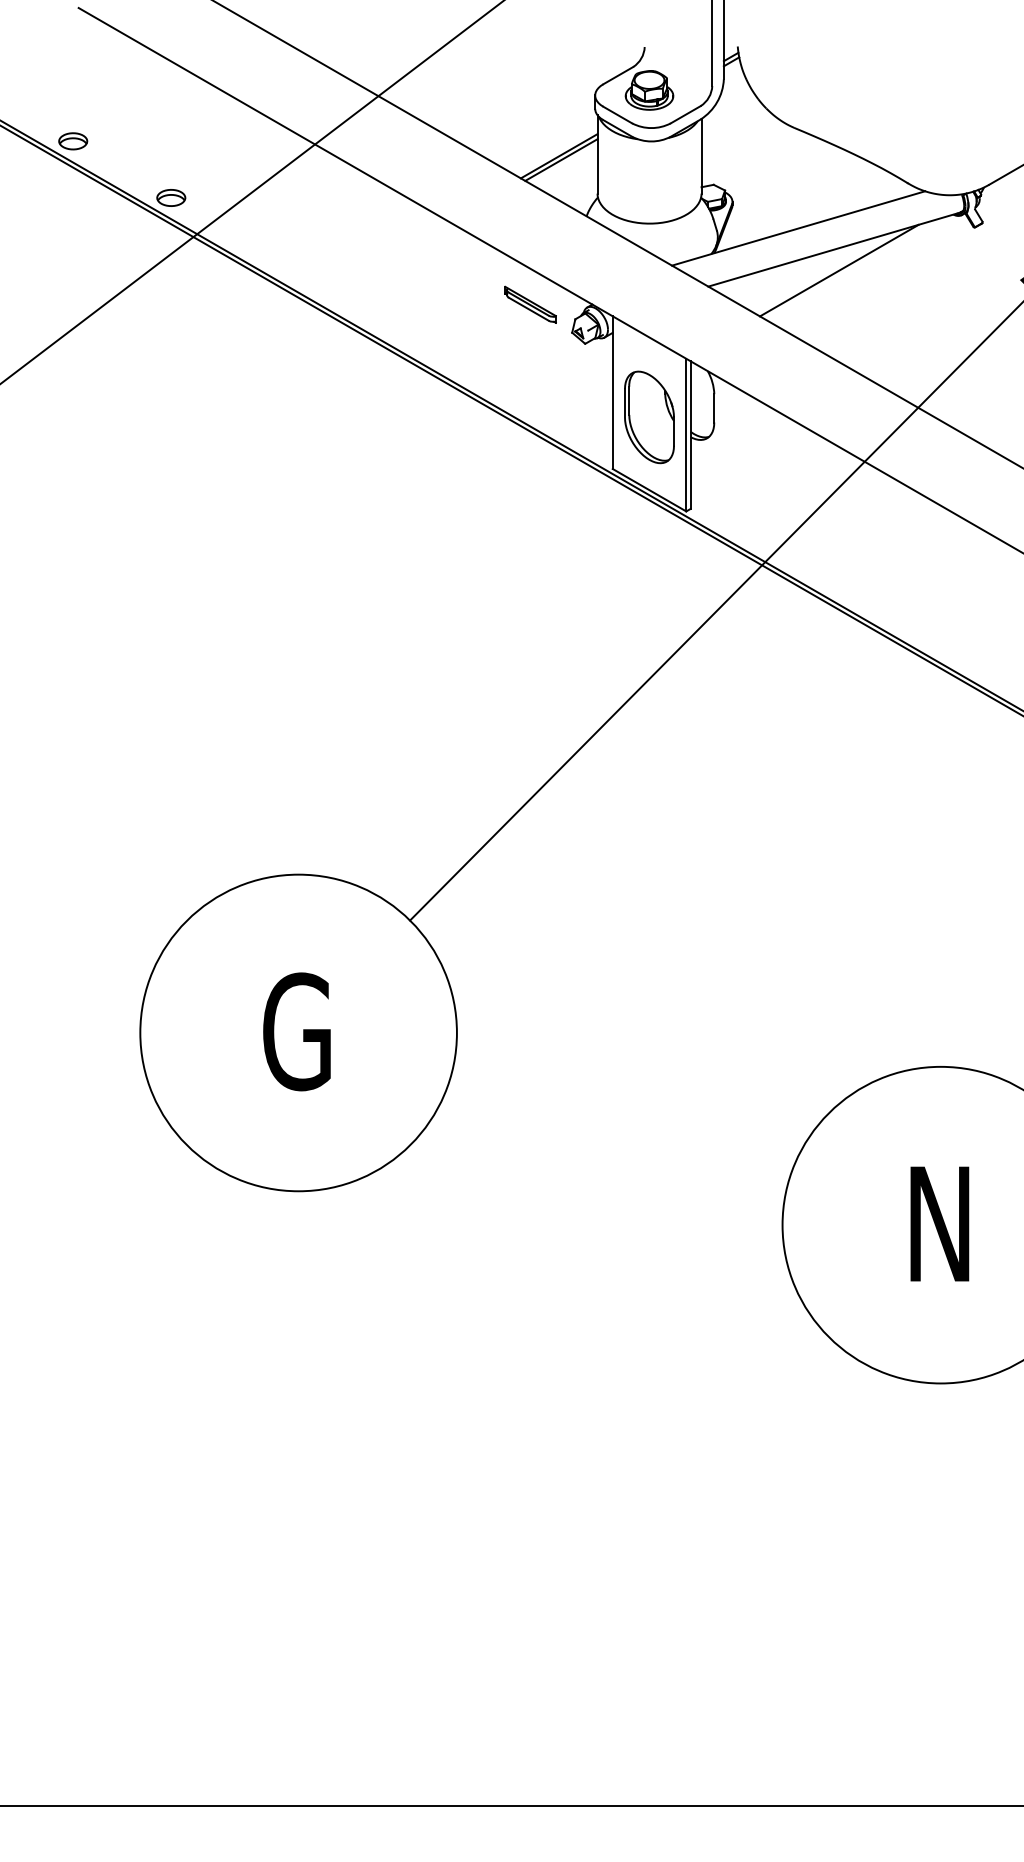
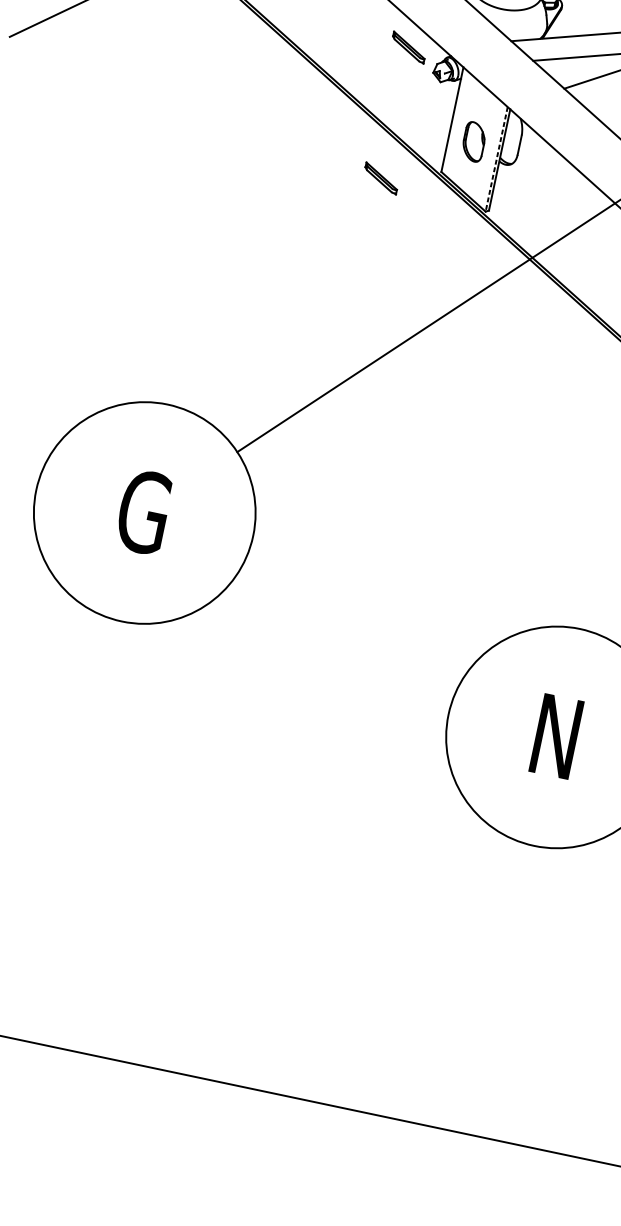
part: (649, 417) -> (474, 141), size x0.6
line: (686, 435) -> (496, 159), solid -> dashed
part: (530, 495) -> (381, 178), added

